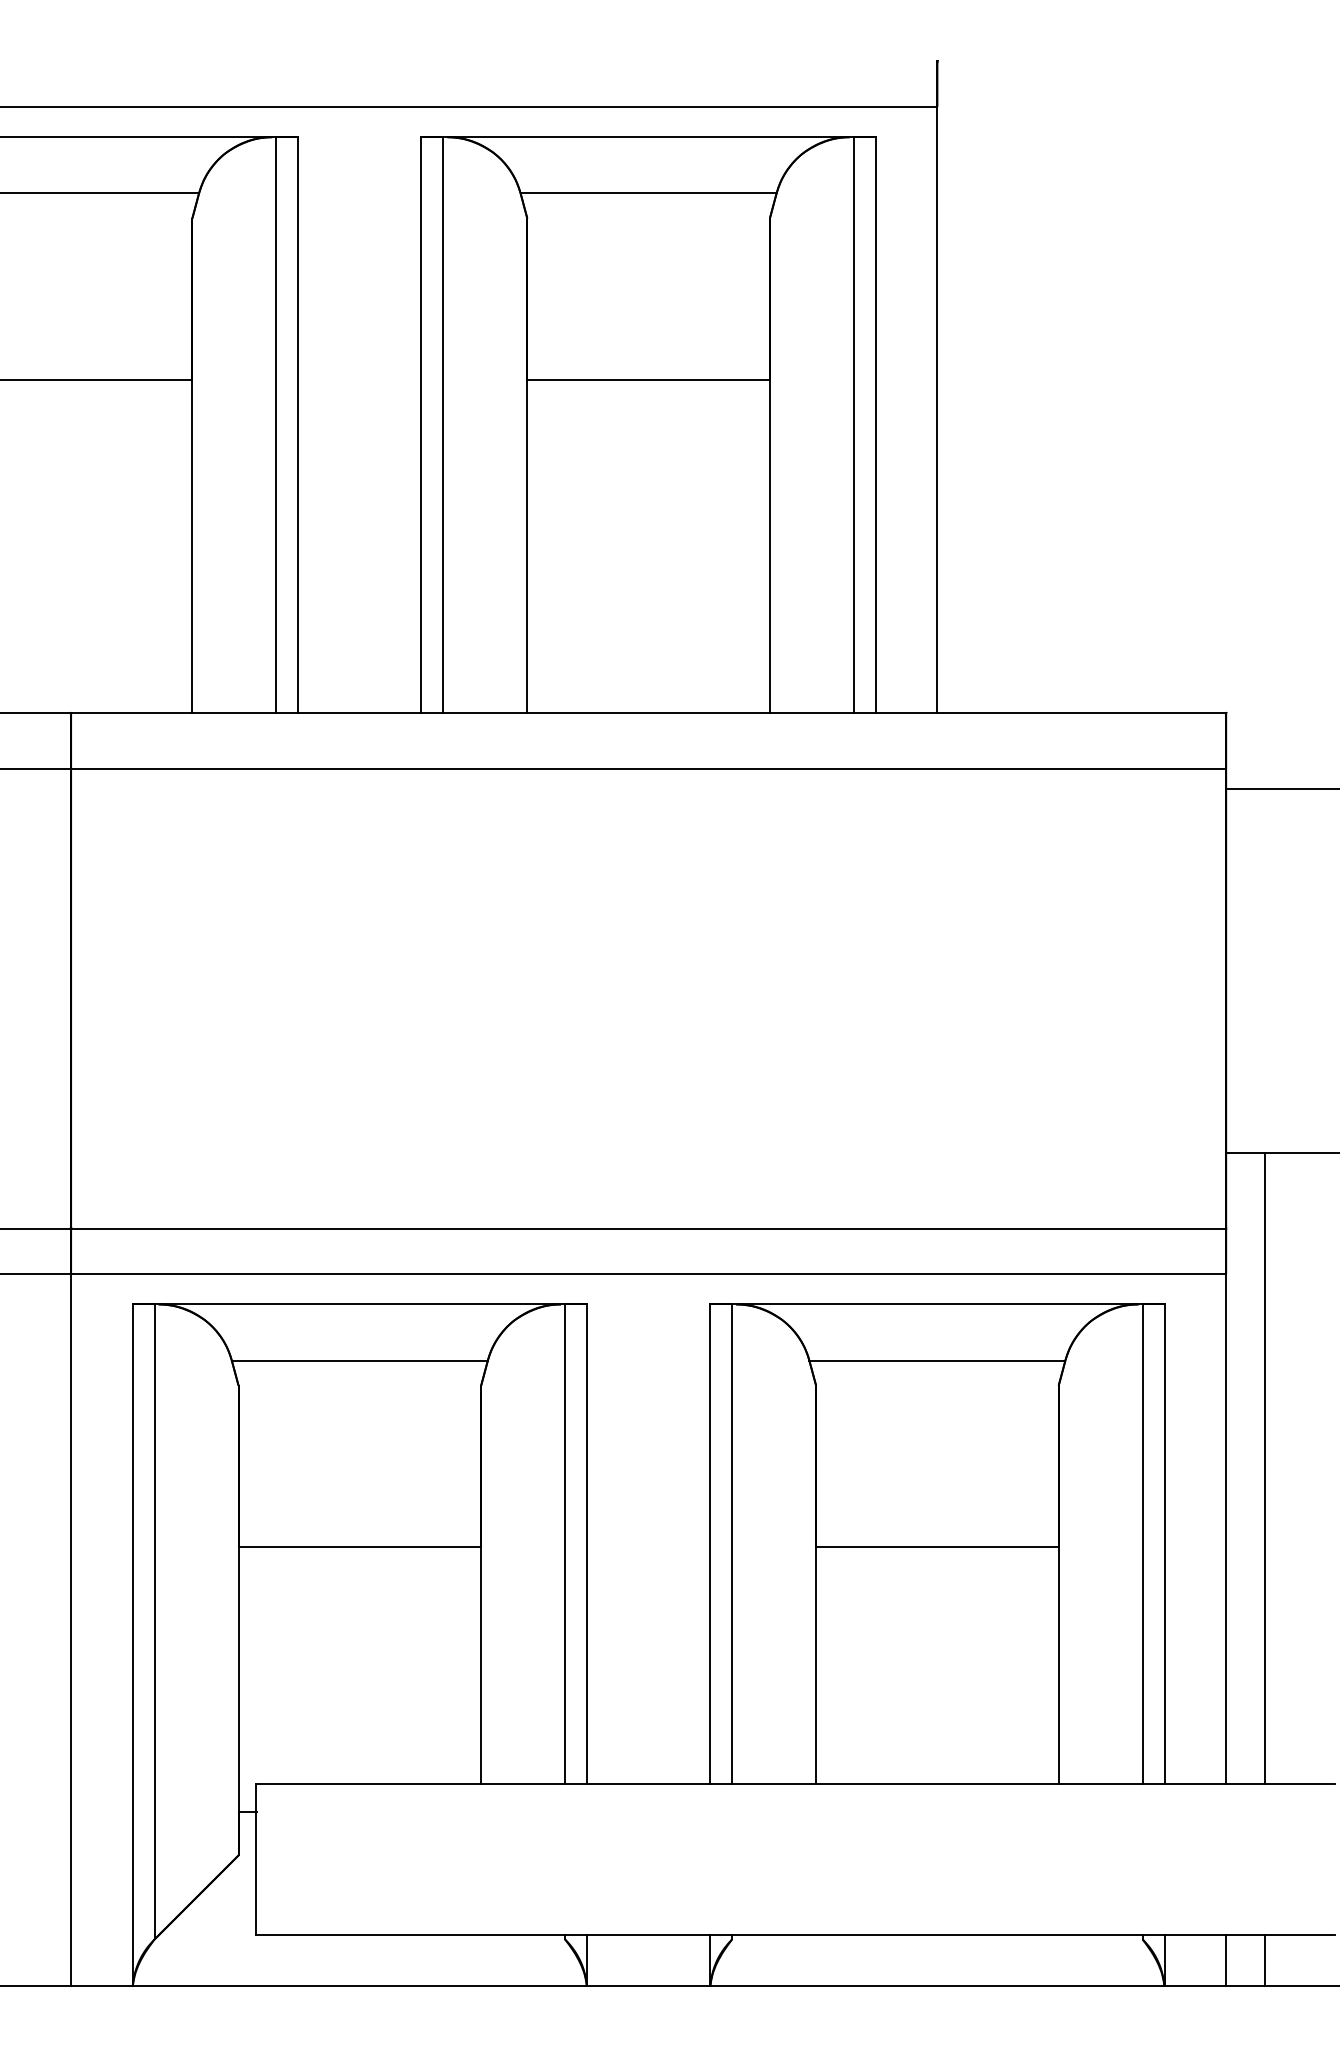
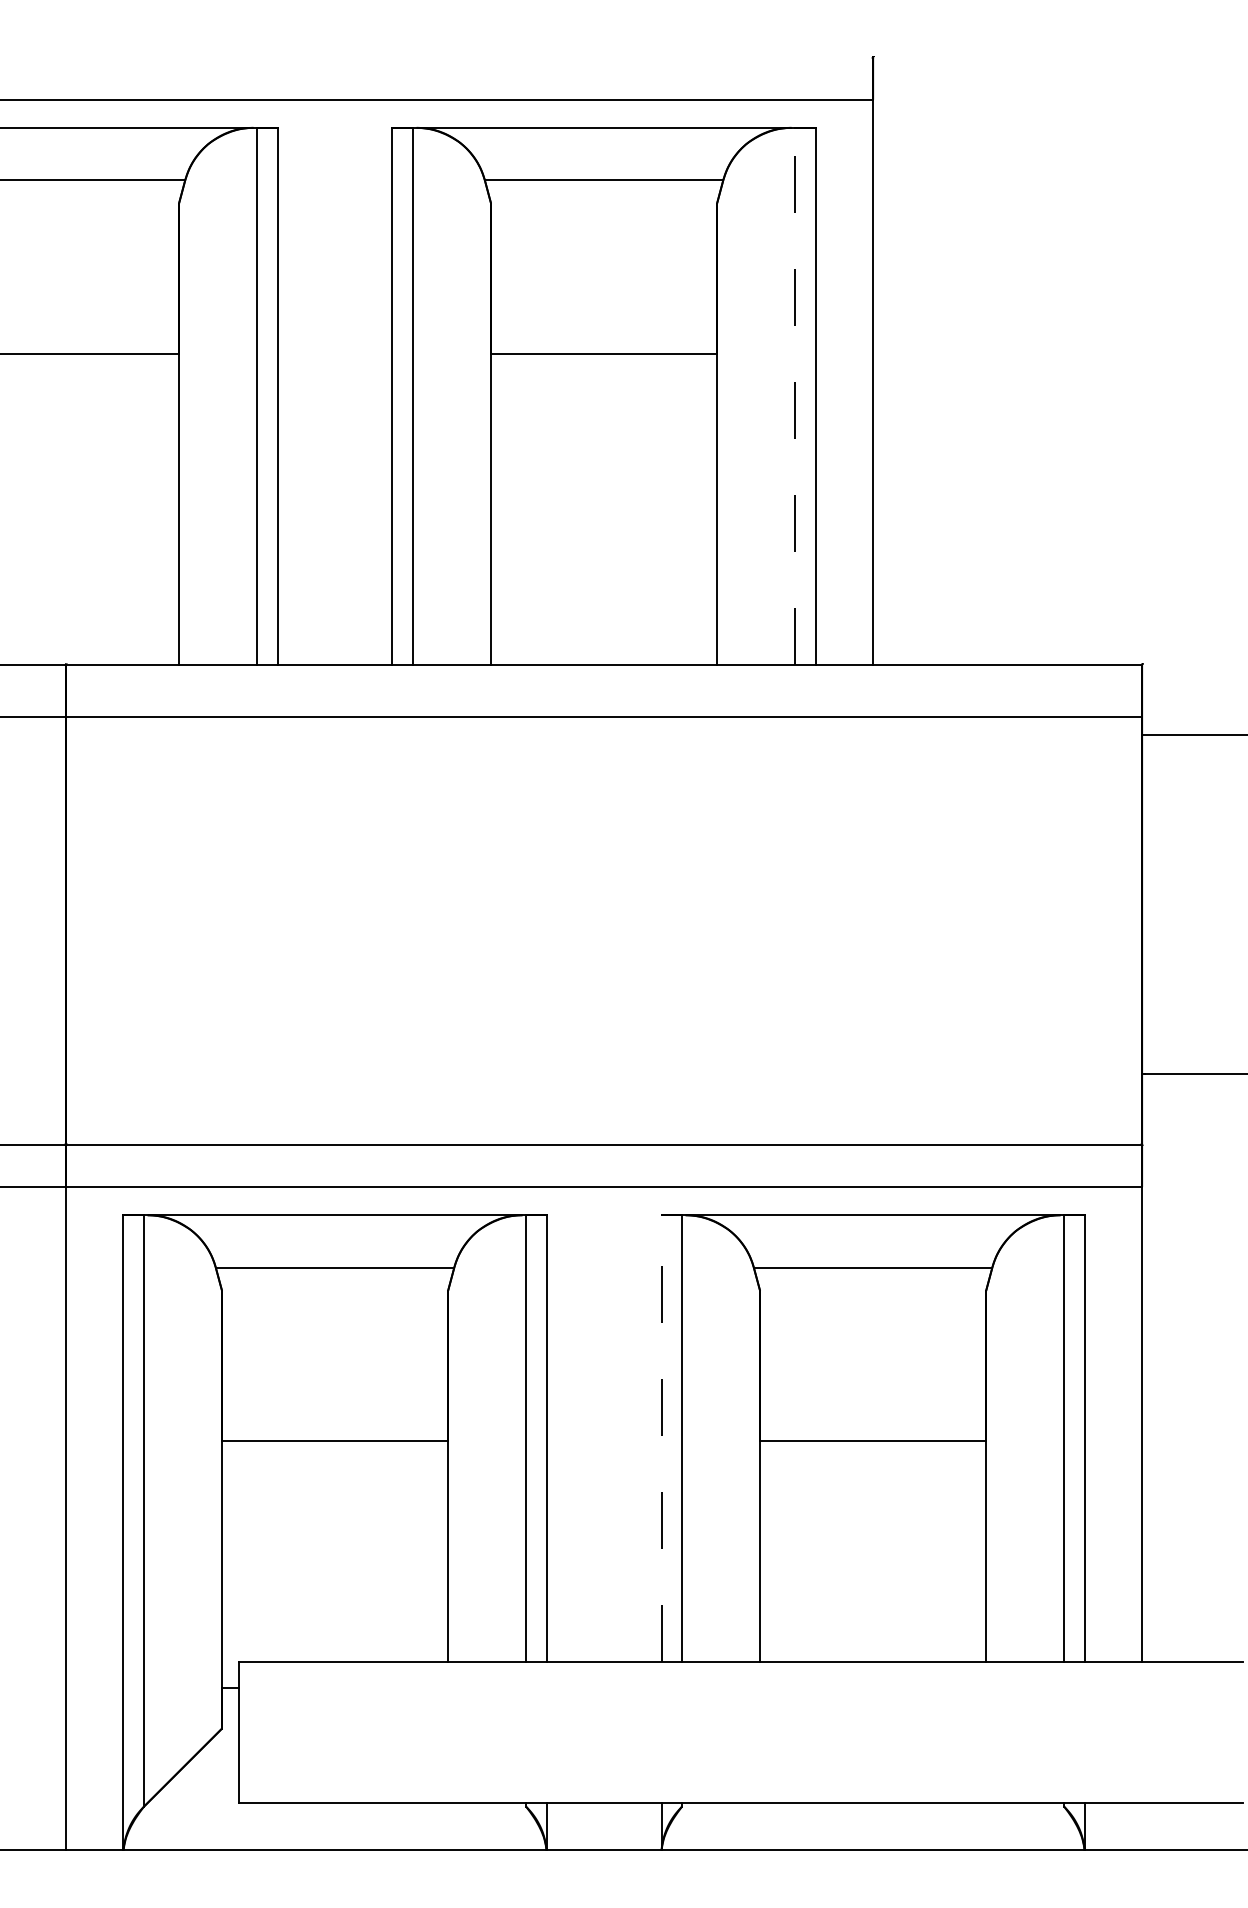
line: (853, 424) -> (794, 395), solid -> dashed
line: (1264, 1467) -> (1177, 1367), removed
line: (710, 1544) -> (661, 1438), solid -> dashed
line: (1226, 1960) -> (1142, 1826), removed
line: (1264, 1960) -> (1177, 1826), removed

